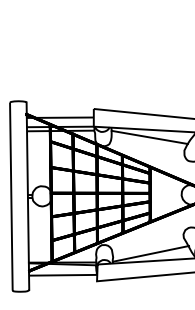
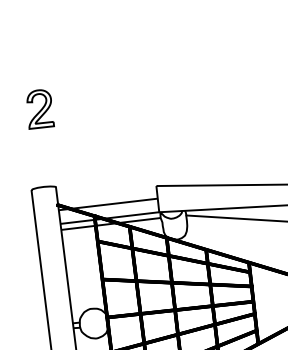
part: (21, 48) -> (39, 108), added

